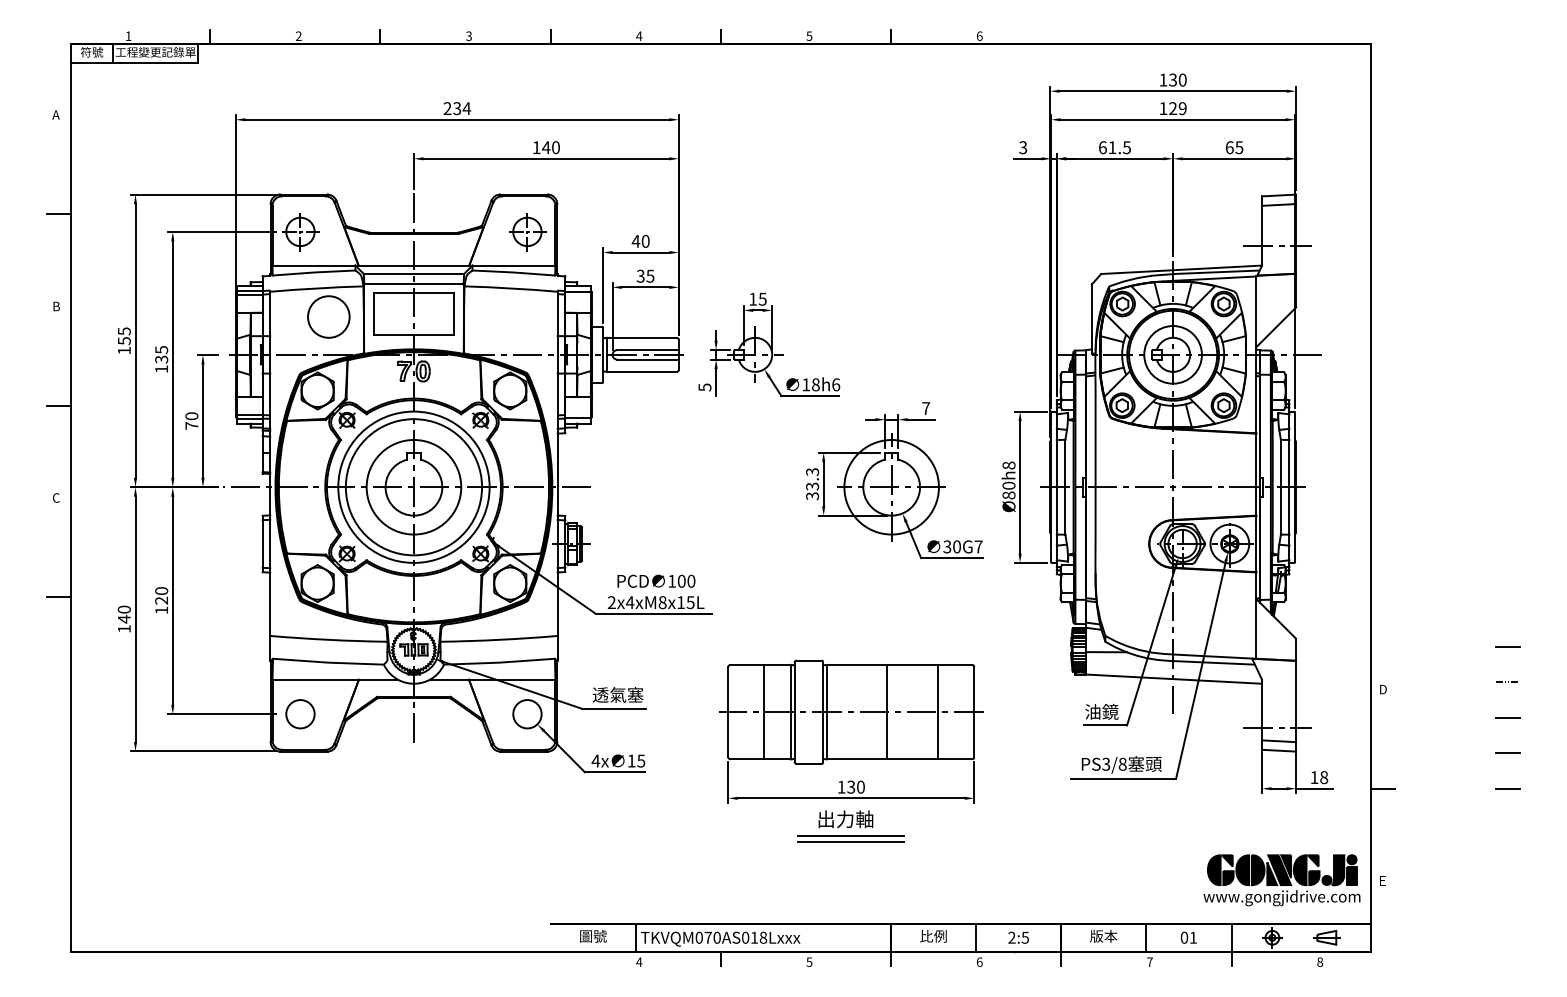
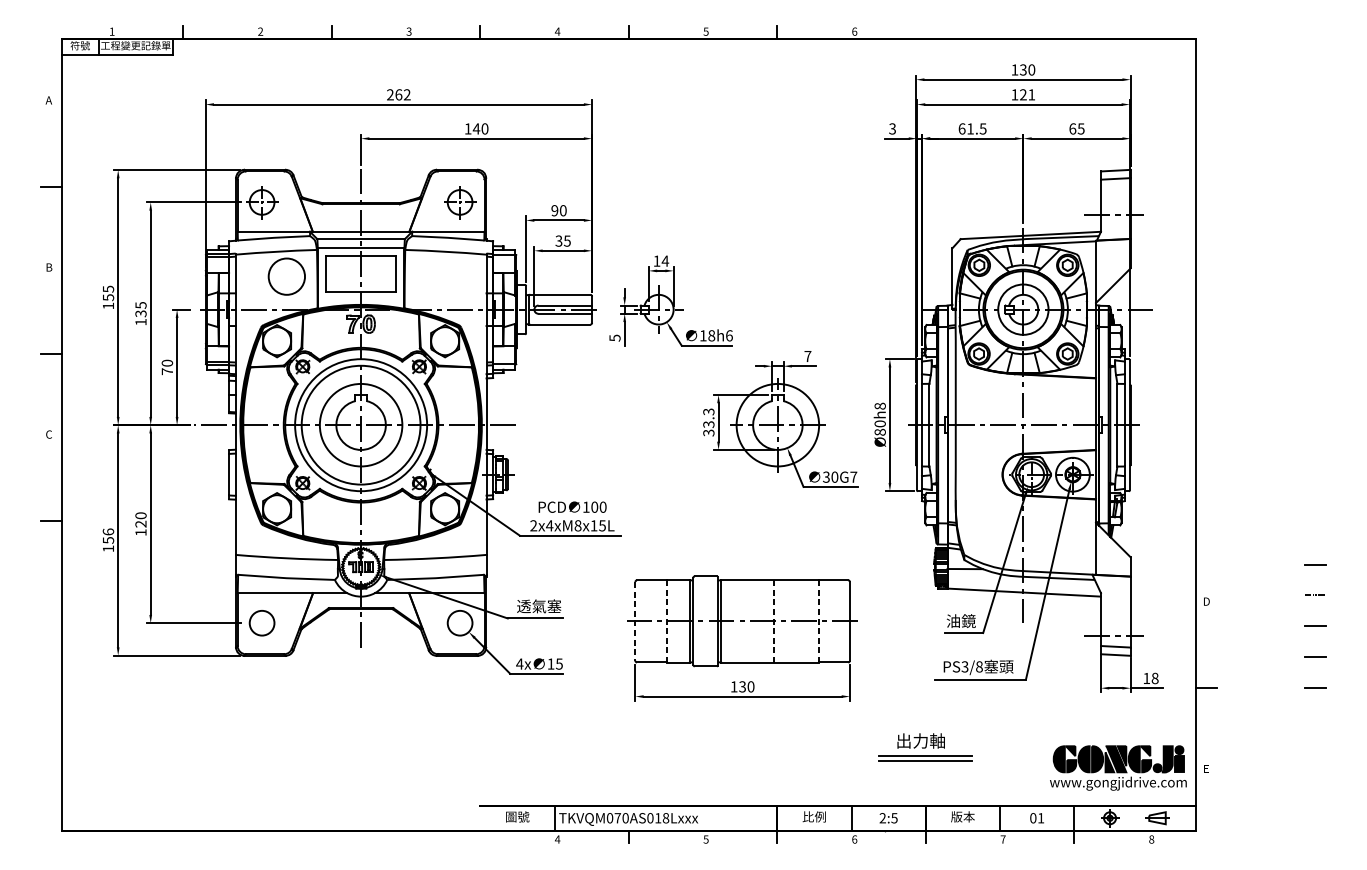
text: (462, 108) -> (403, 94), 234 -> 262
text: (1182, 108) -> (1031, 94), 129 -> 121
text: (635, 240) -> (554, 209), 40 -> 90
text: (762, 298) -> (665, 260), 15 -> 14
text: (123, 614) -> (107, 536), 140 -> 156
line: (728, 712) -> (635, 621), solid -> dashed
line: (764, 712) -> (666, 621), solid -> dashed
line: (887, 712) -> (774, 621), solid -> dashed
line: (938, 712) -> (818, 621), solid -> dashed
part: (850, 826) -> (925, 747), moved

